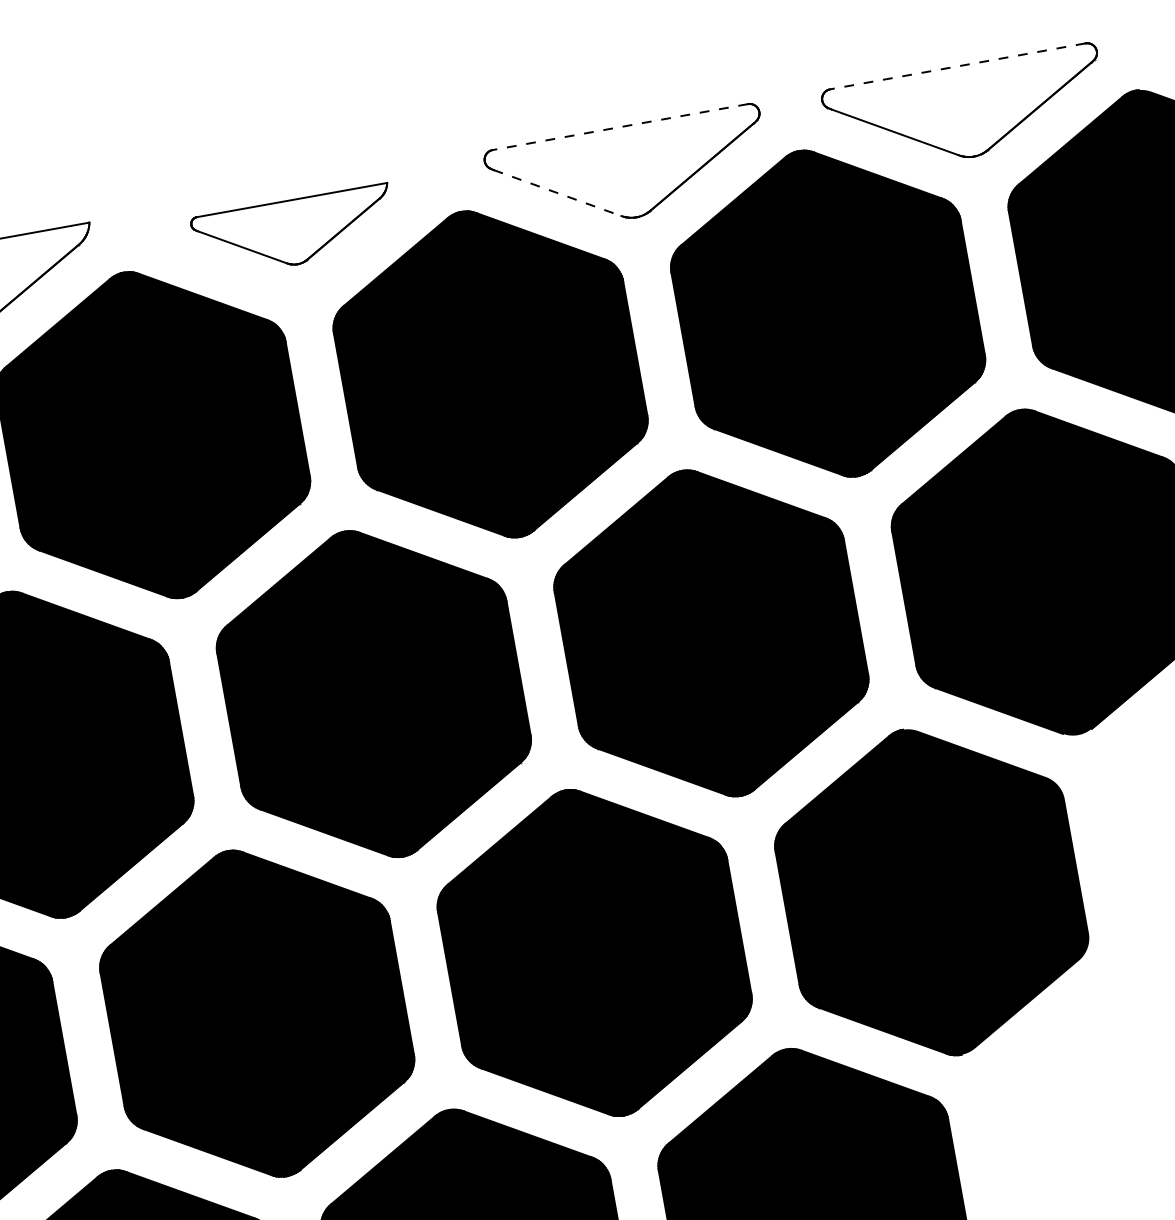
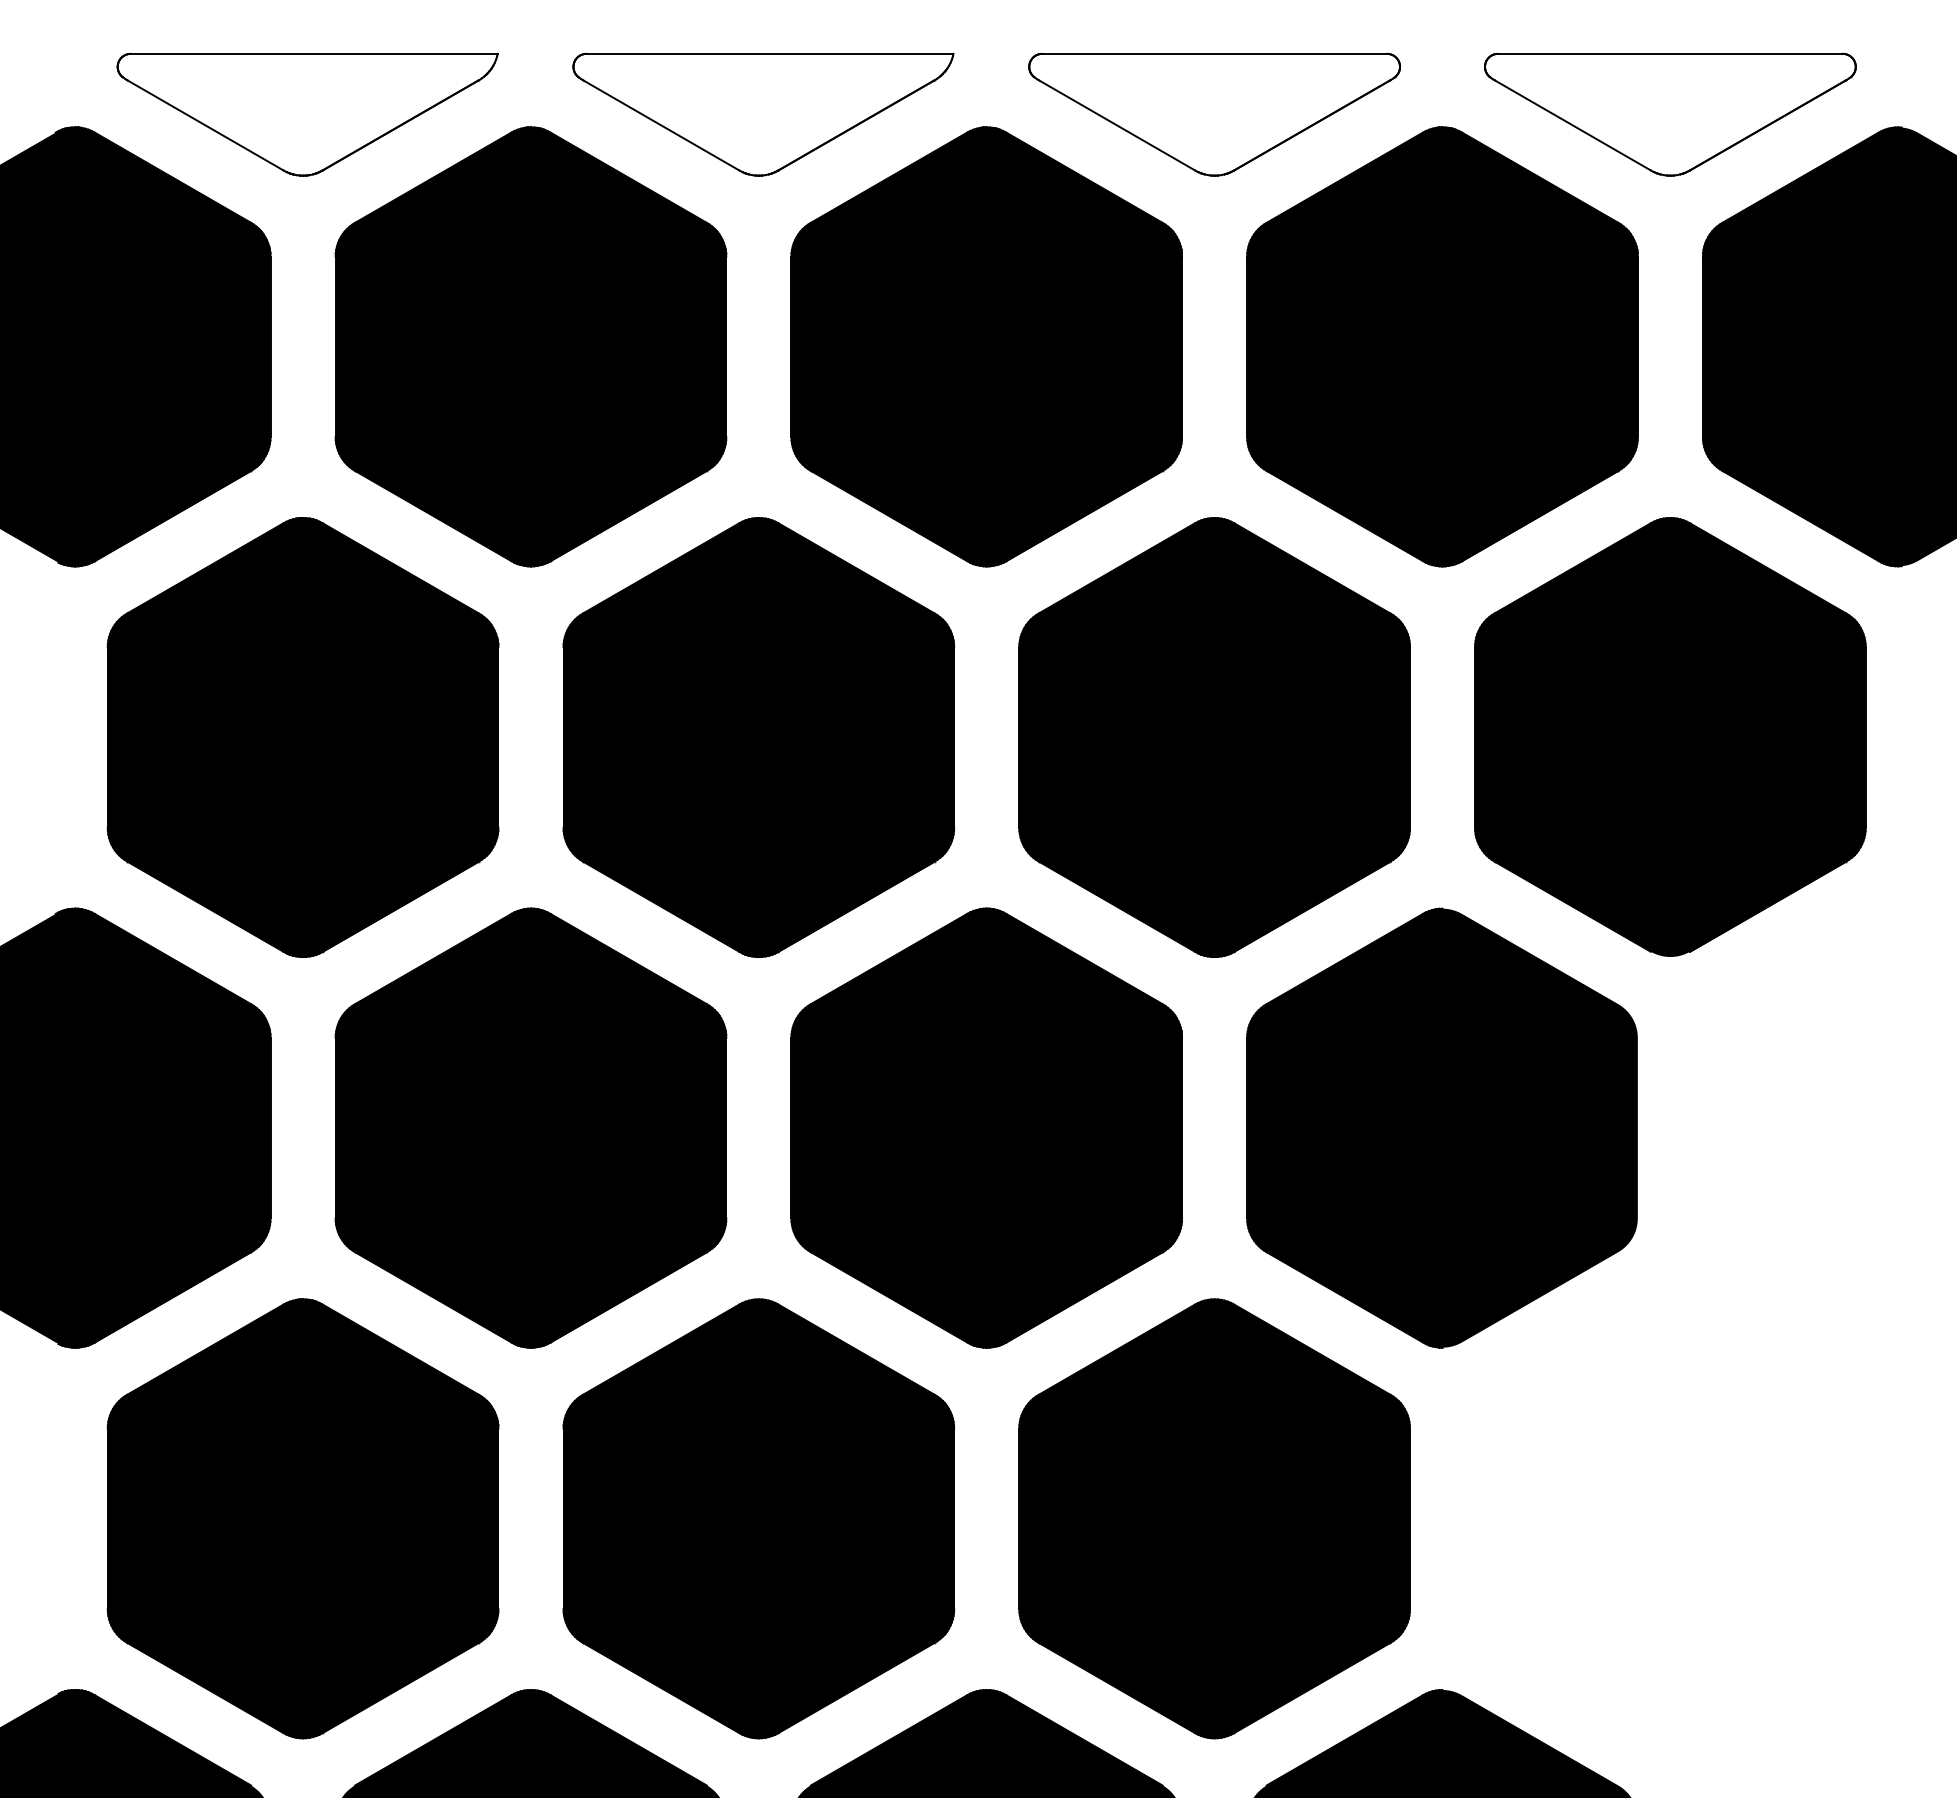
line: (957, 66) -> (1669, 53), dashed -> solid
line: (620, 126) -> (1214, 53), dashed -> solid
line: (557, 193) -> (1117, 125), dashed -> solid
part: (294, 232) -> (763, 114), size x1.43

